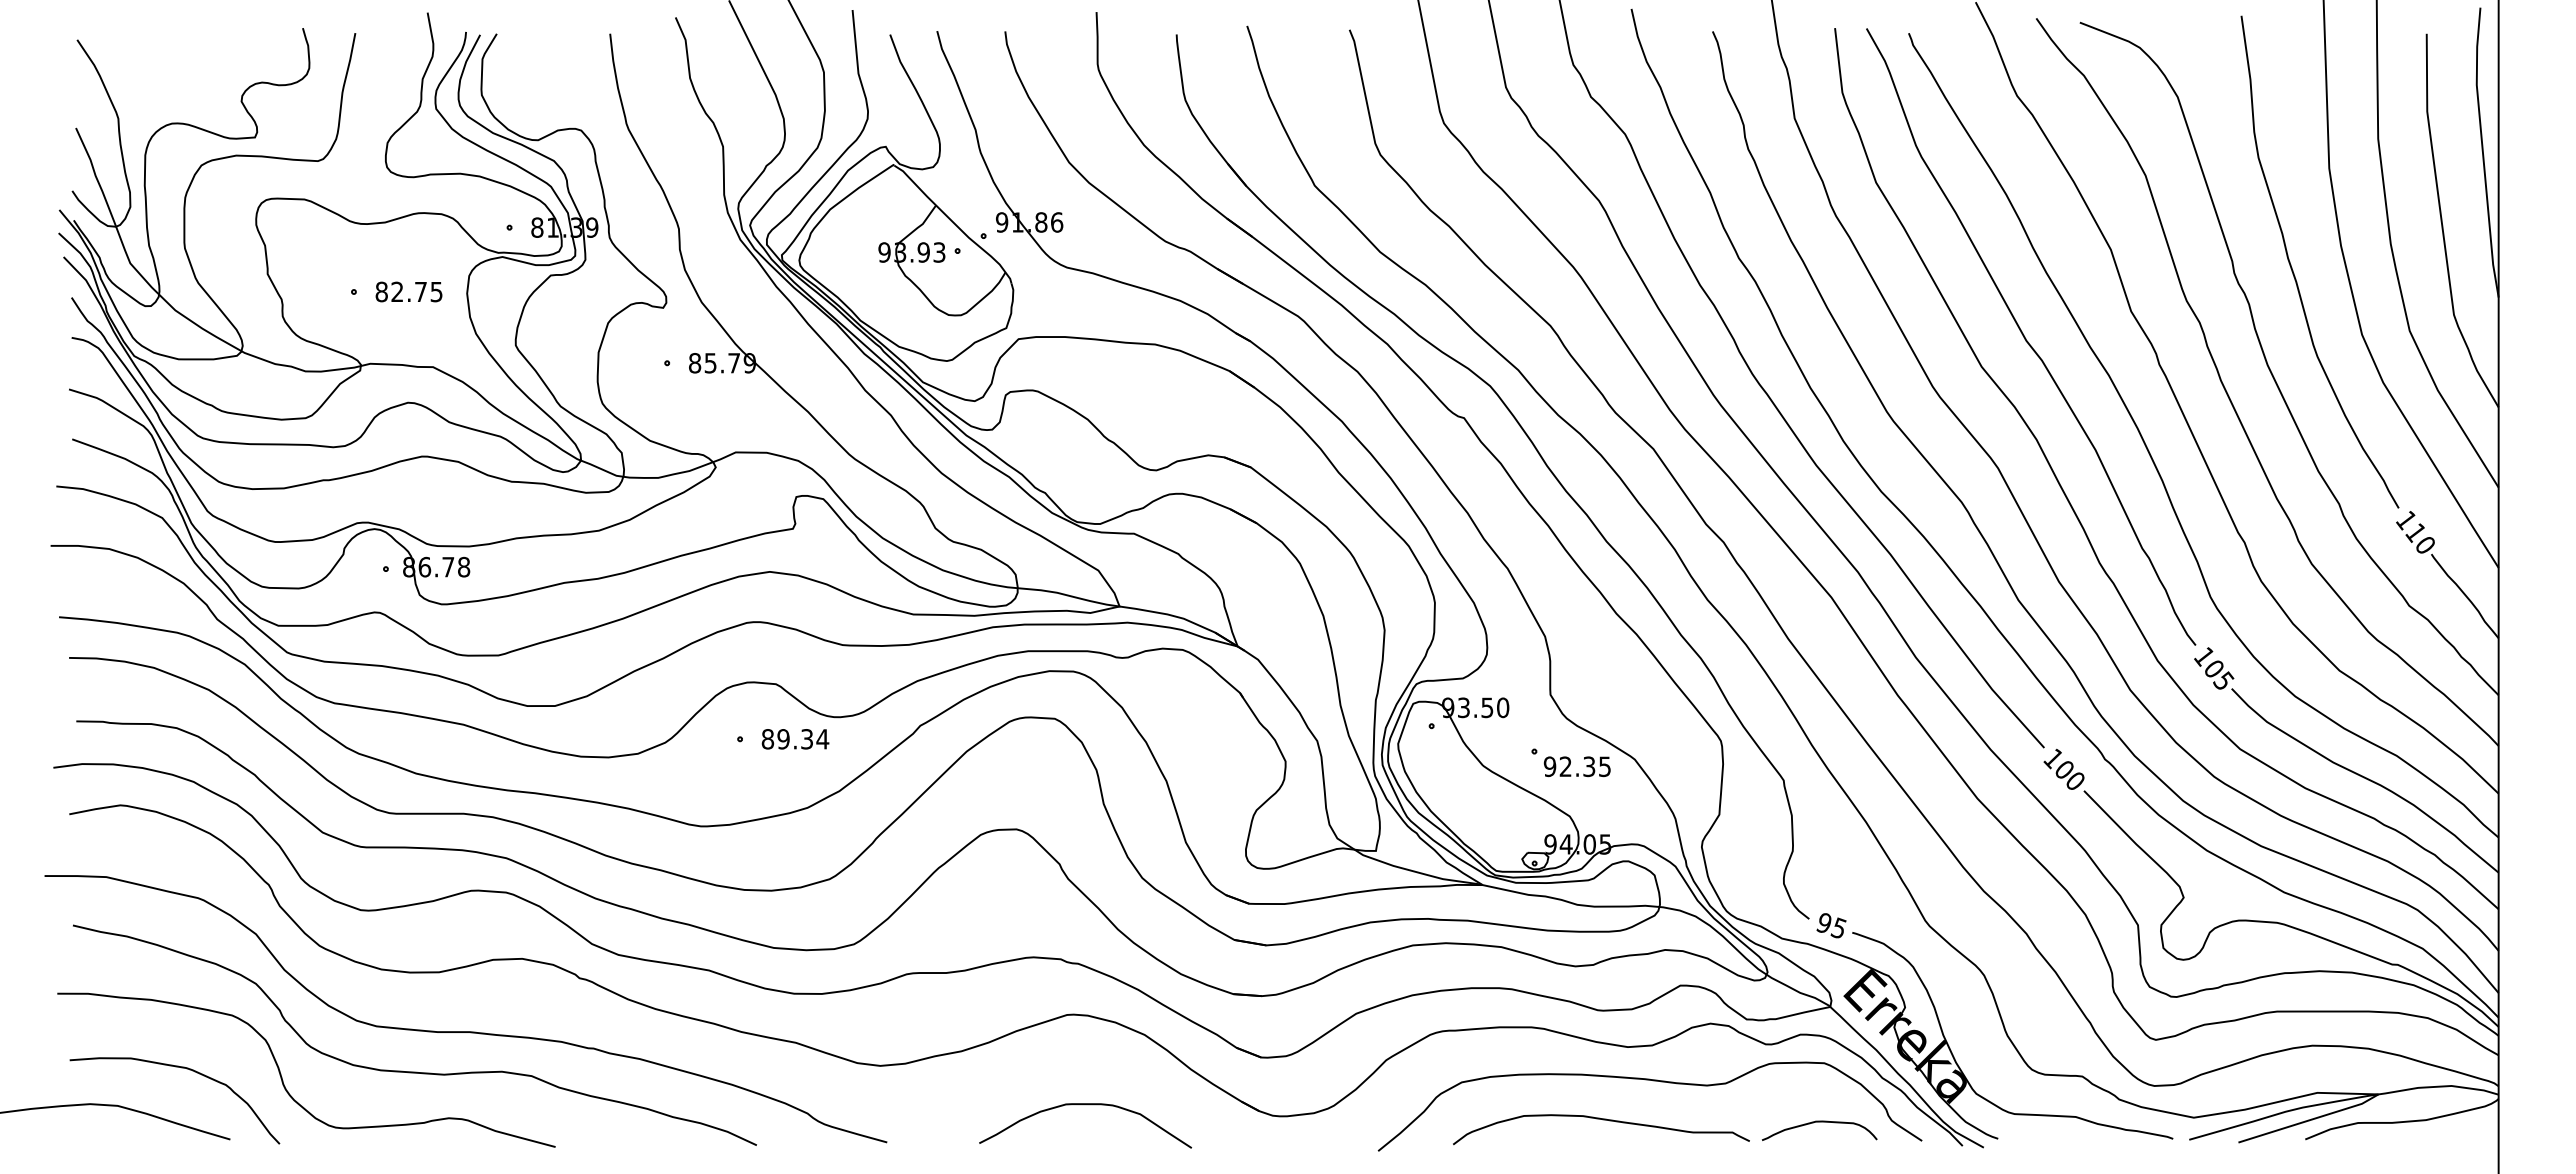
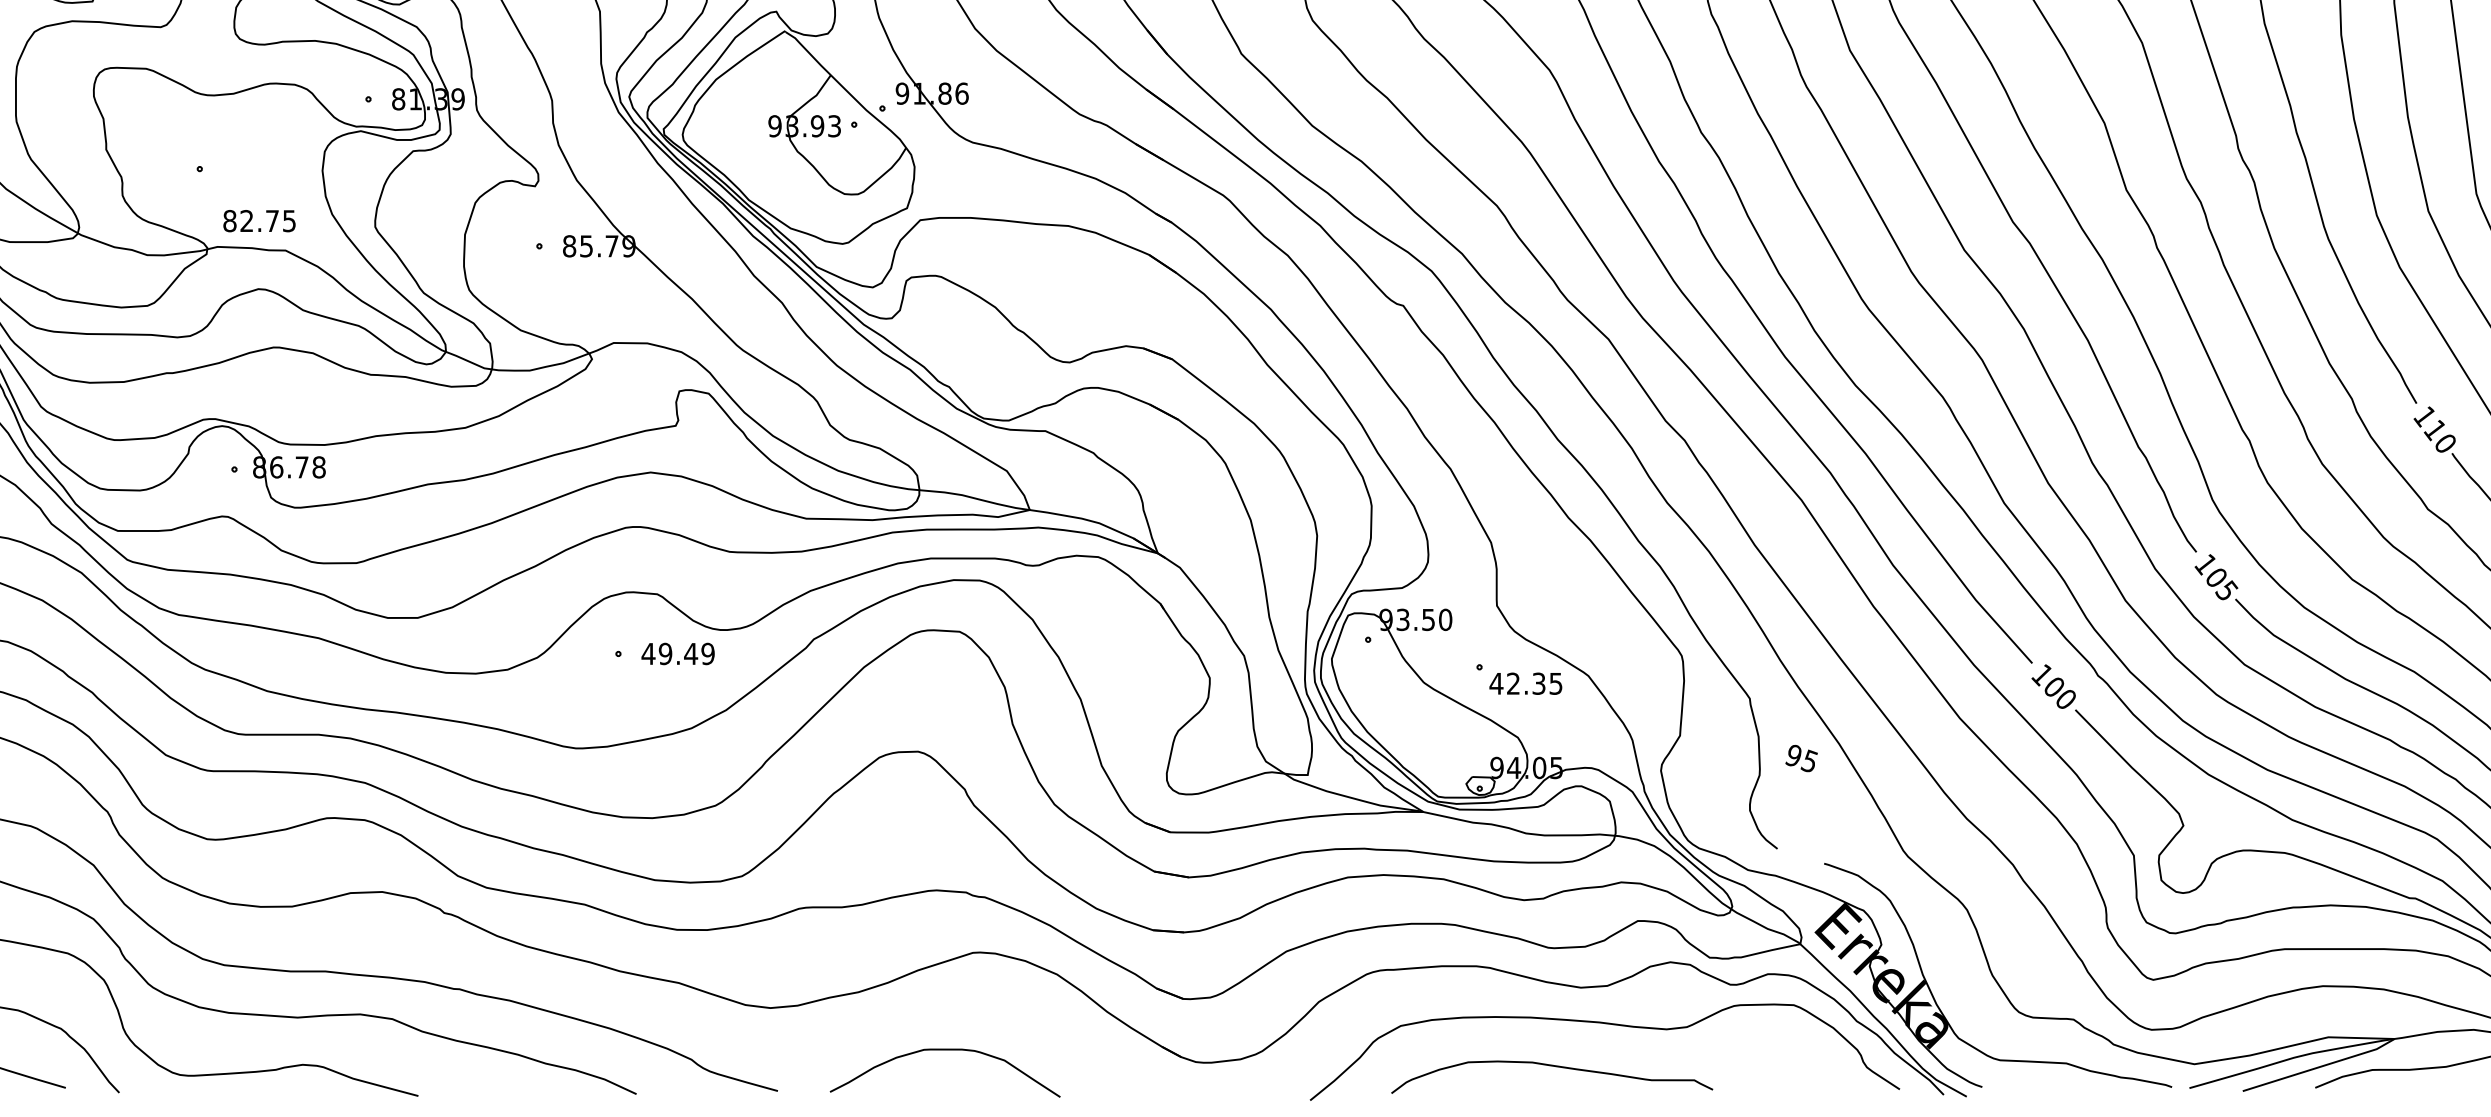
text: (408, 291) -> (258, 220), moved
text: (795, 739) -> (678, 654), 89.34 -> 49.49
text: (1549, 766) -> (1495, 683), 92.35 -> 42.35
text: (1831, 925) -> (1801, 758), moved
curve: (1085, 1105) -> (945, 1050), moved
curve: (1819, 1122) -> (1788, 1069), removed

